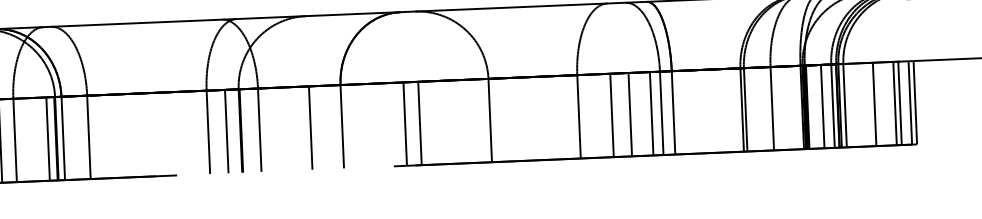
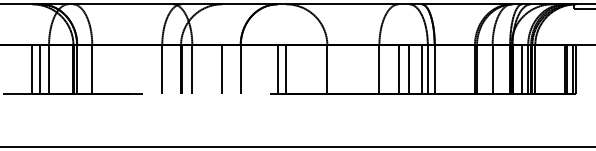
line: (874, 103) -> (552, 69), removed
line: (227, 130) -> (173, 69), removed
line: (48, 138) -> (68, 69), removed

